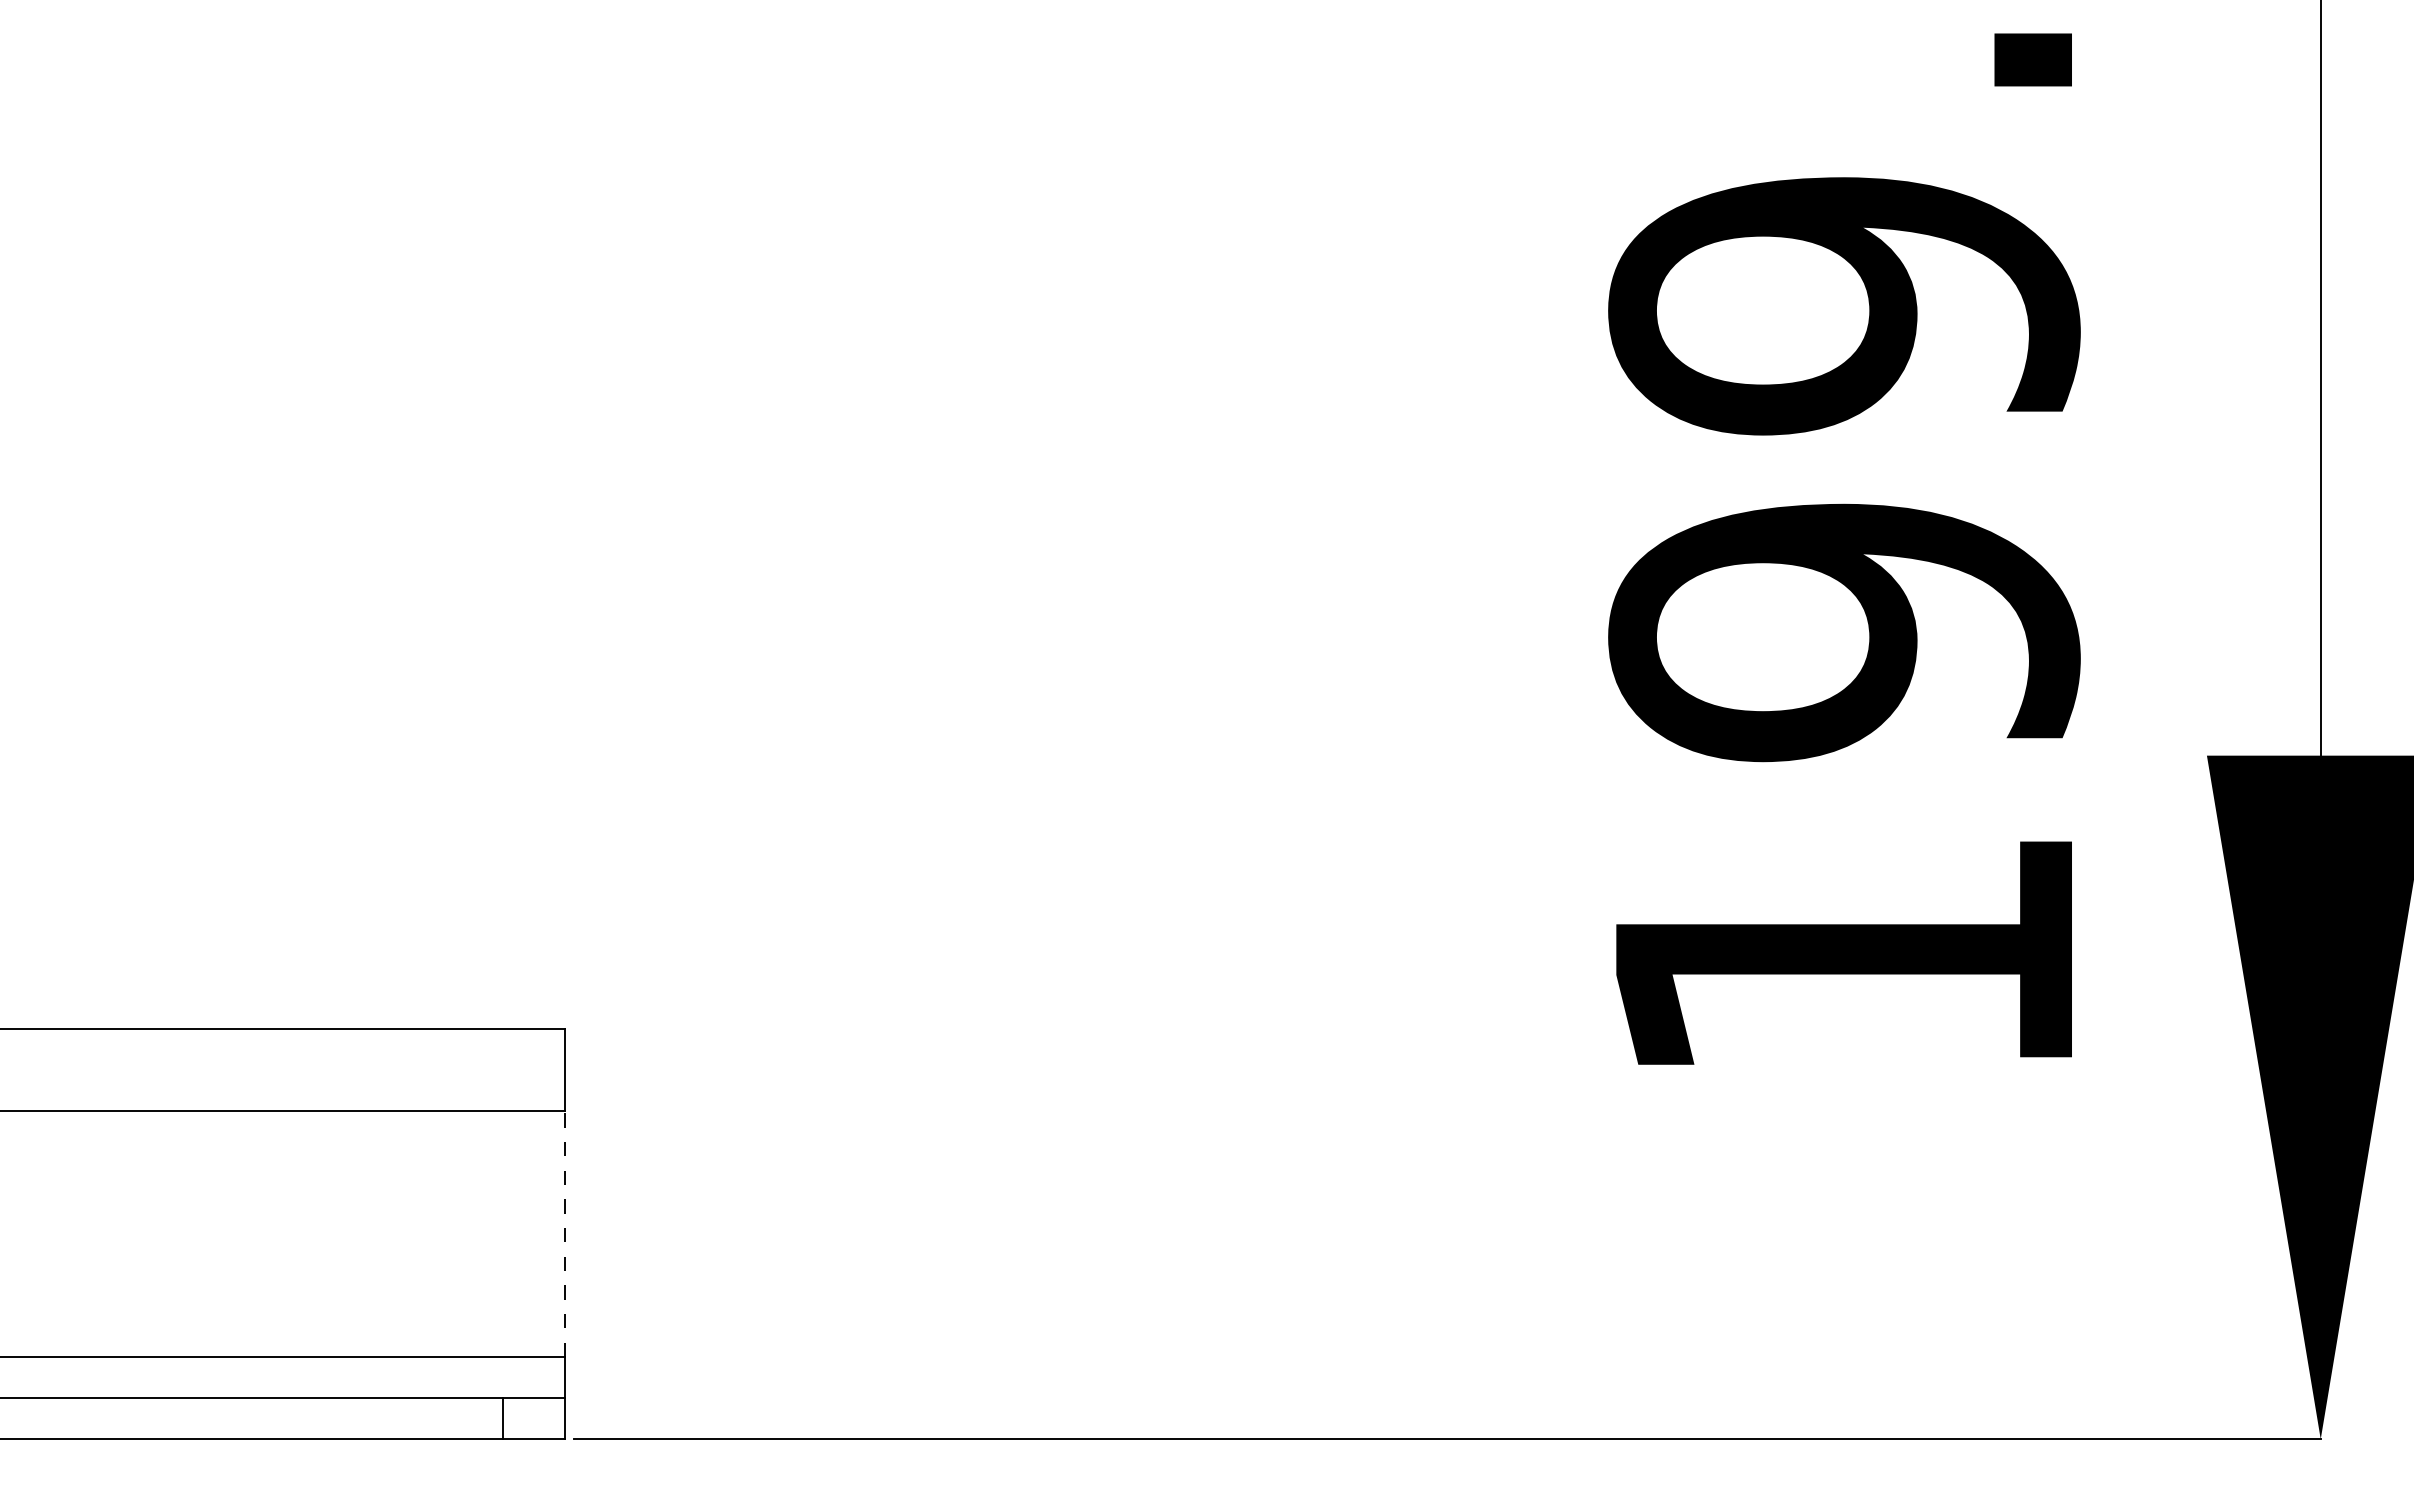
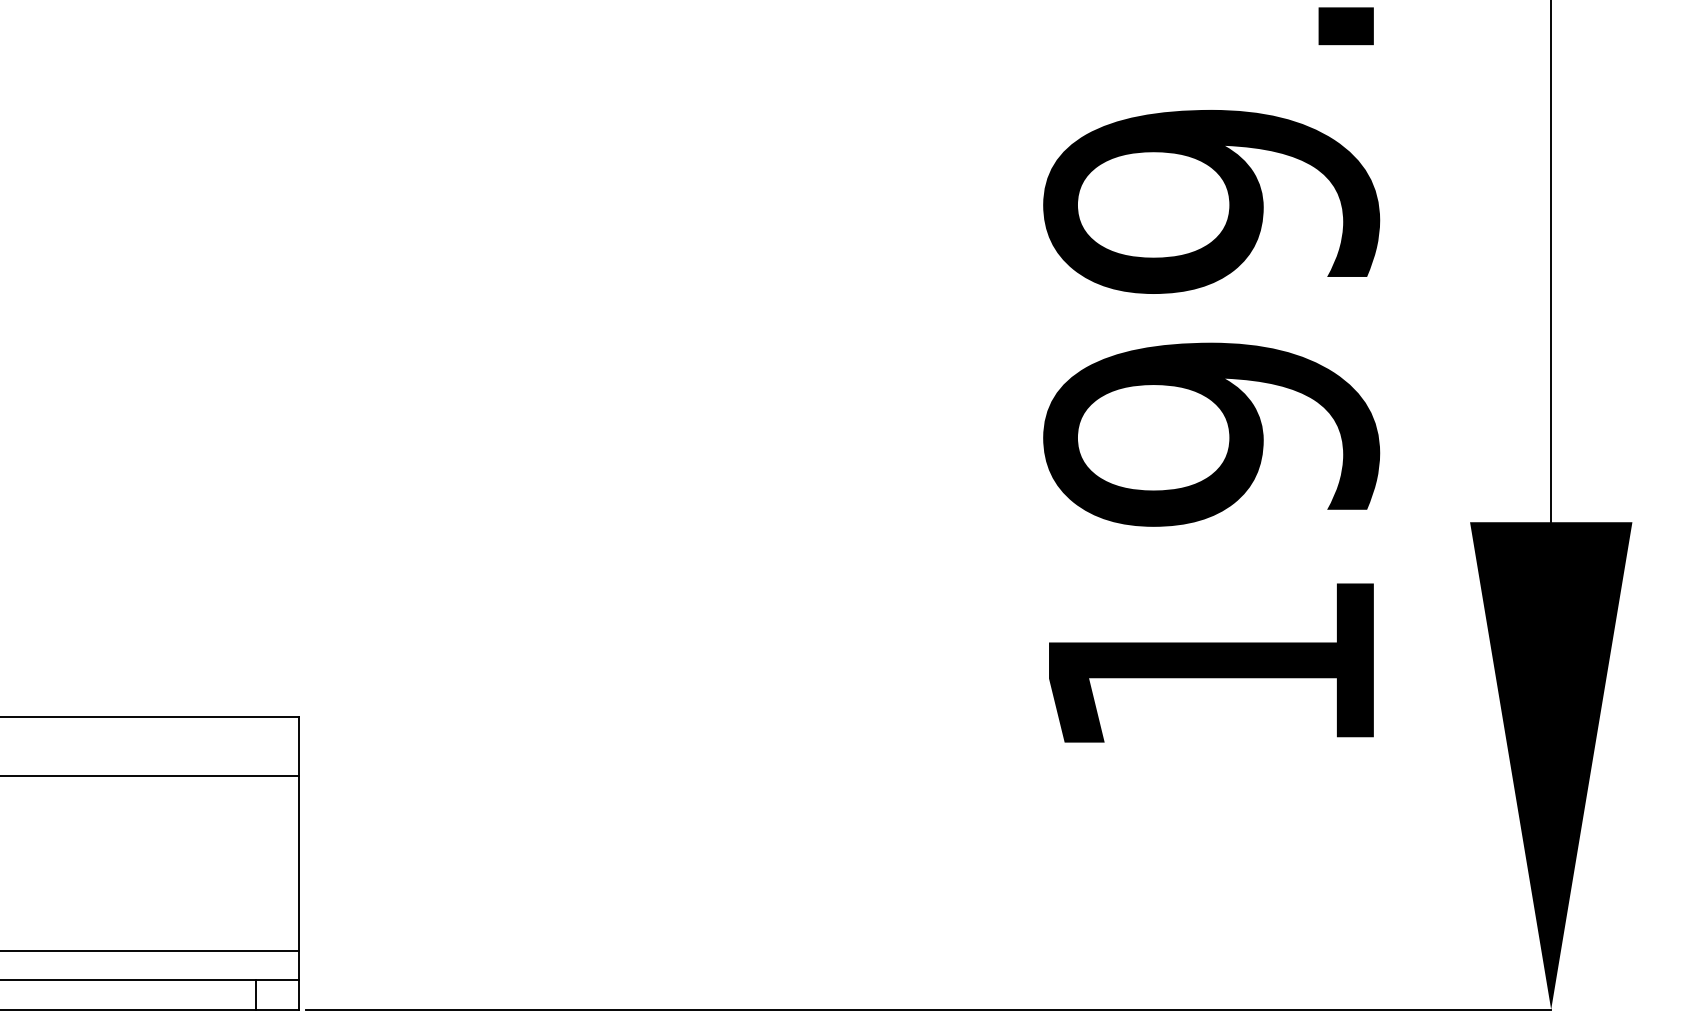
line: (564, 1234) -> (299, 863), dashed -> solid

